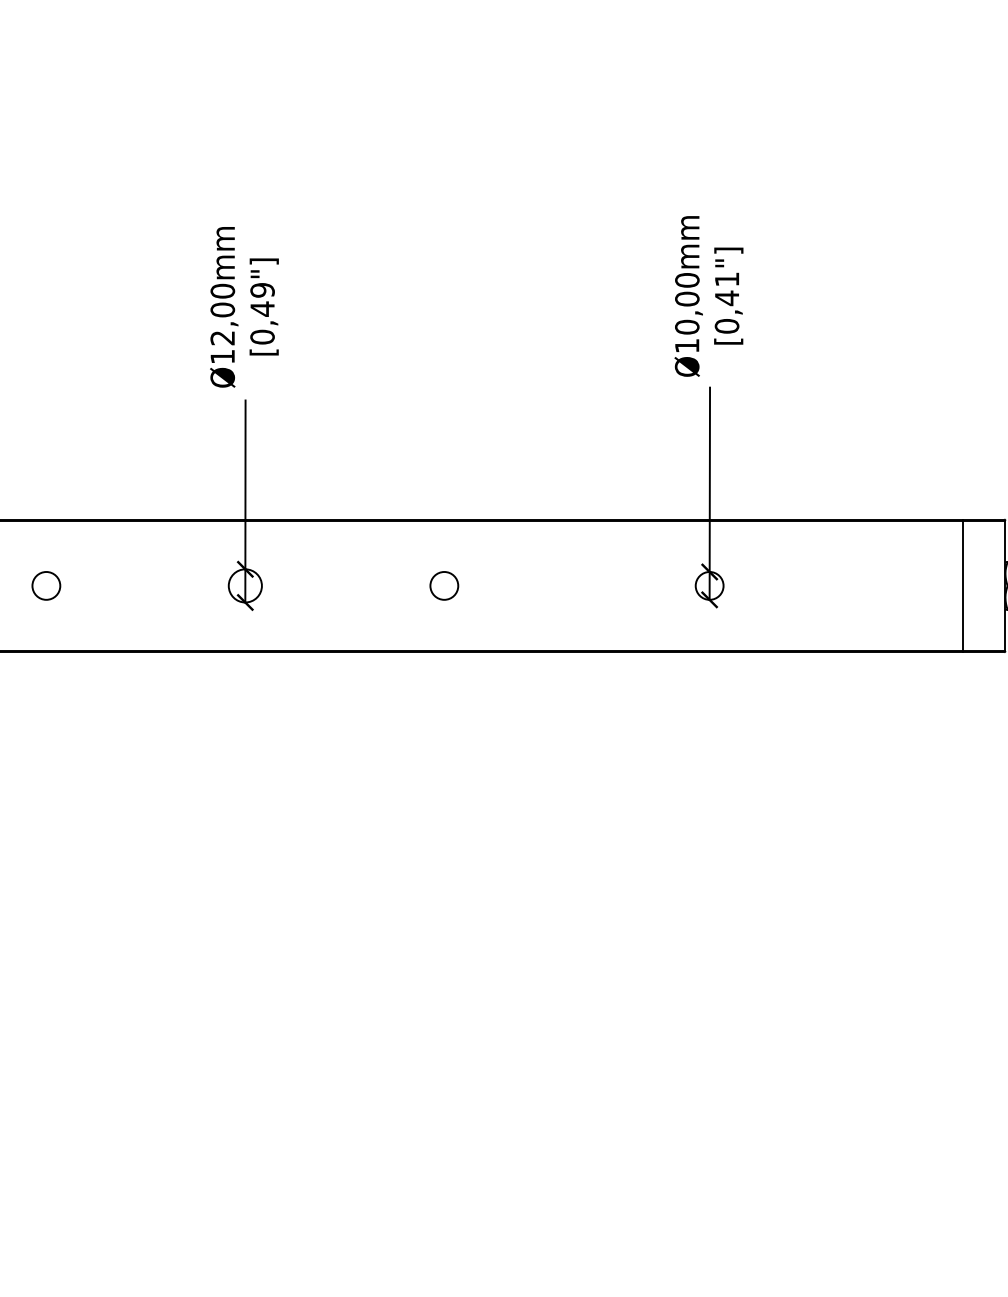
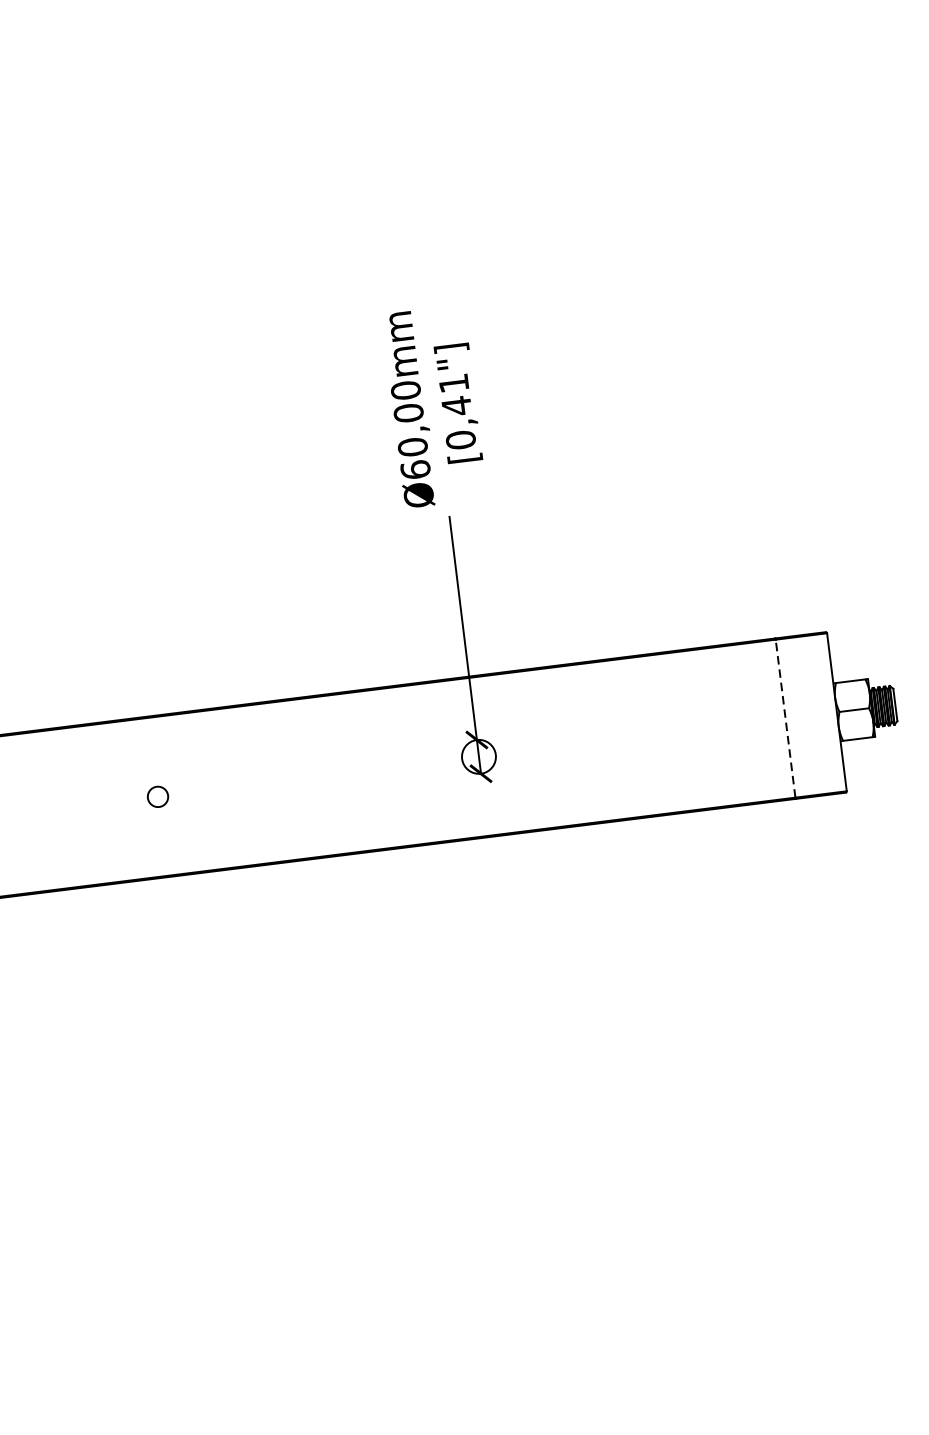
text: (686, 345) -> (414, 469), Ø10,00mm -> Ø60,00mm
circle: (444, 585) -> (158, 796), size x0.6
line: (963, 585) -> (786, 718), solid -> dashed

